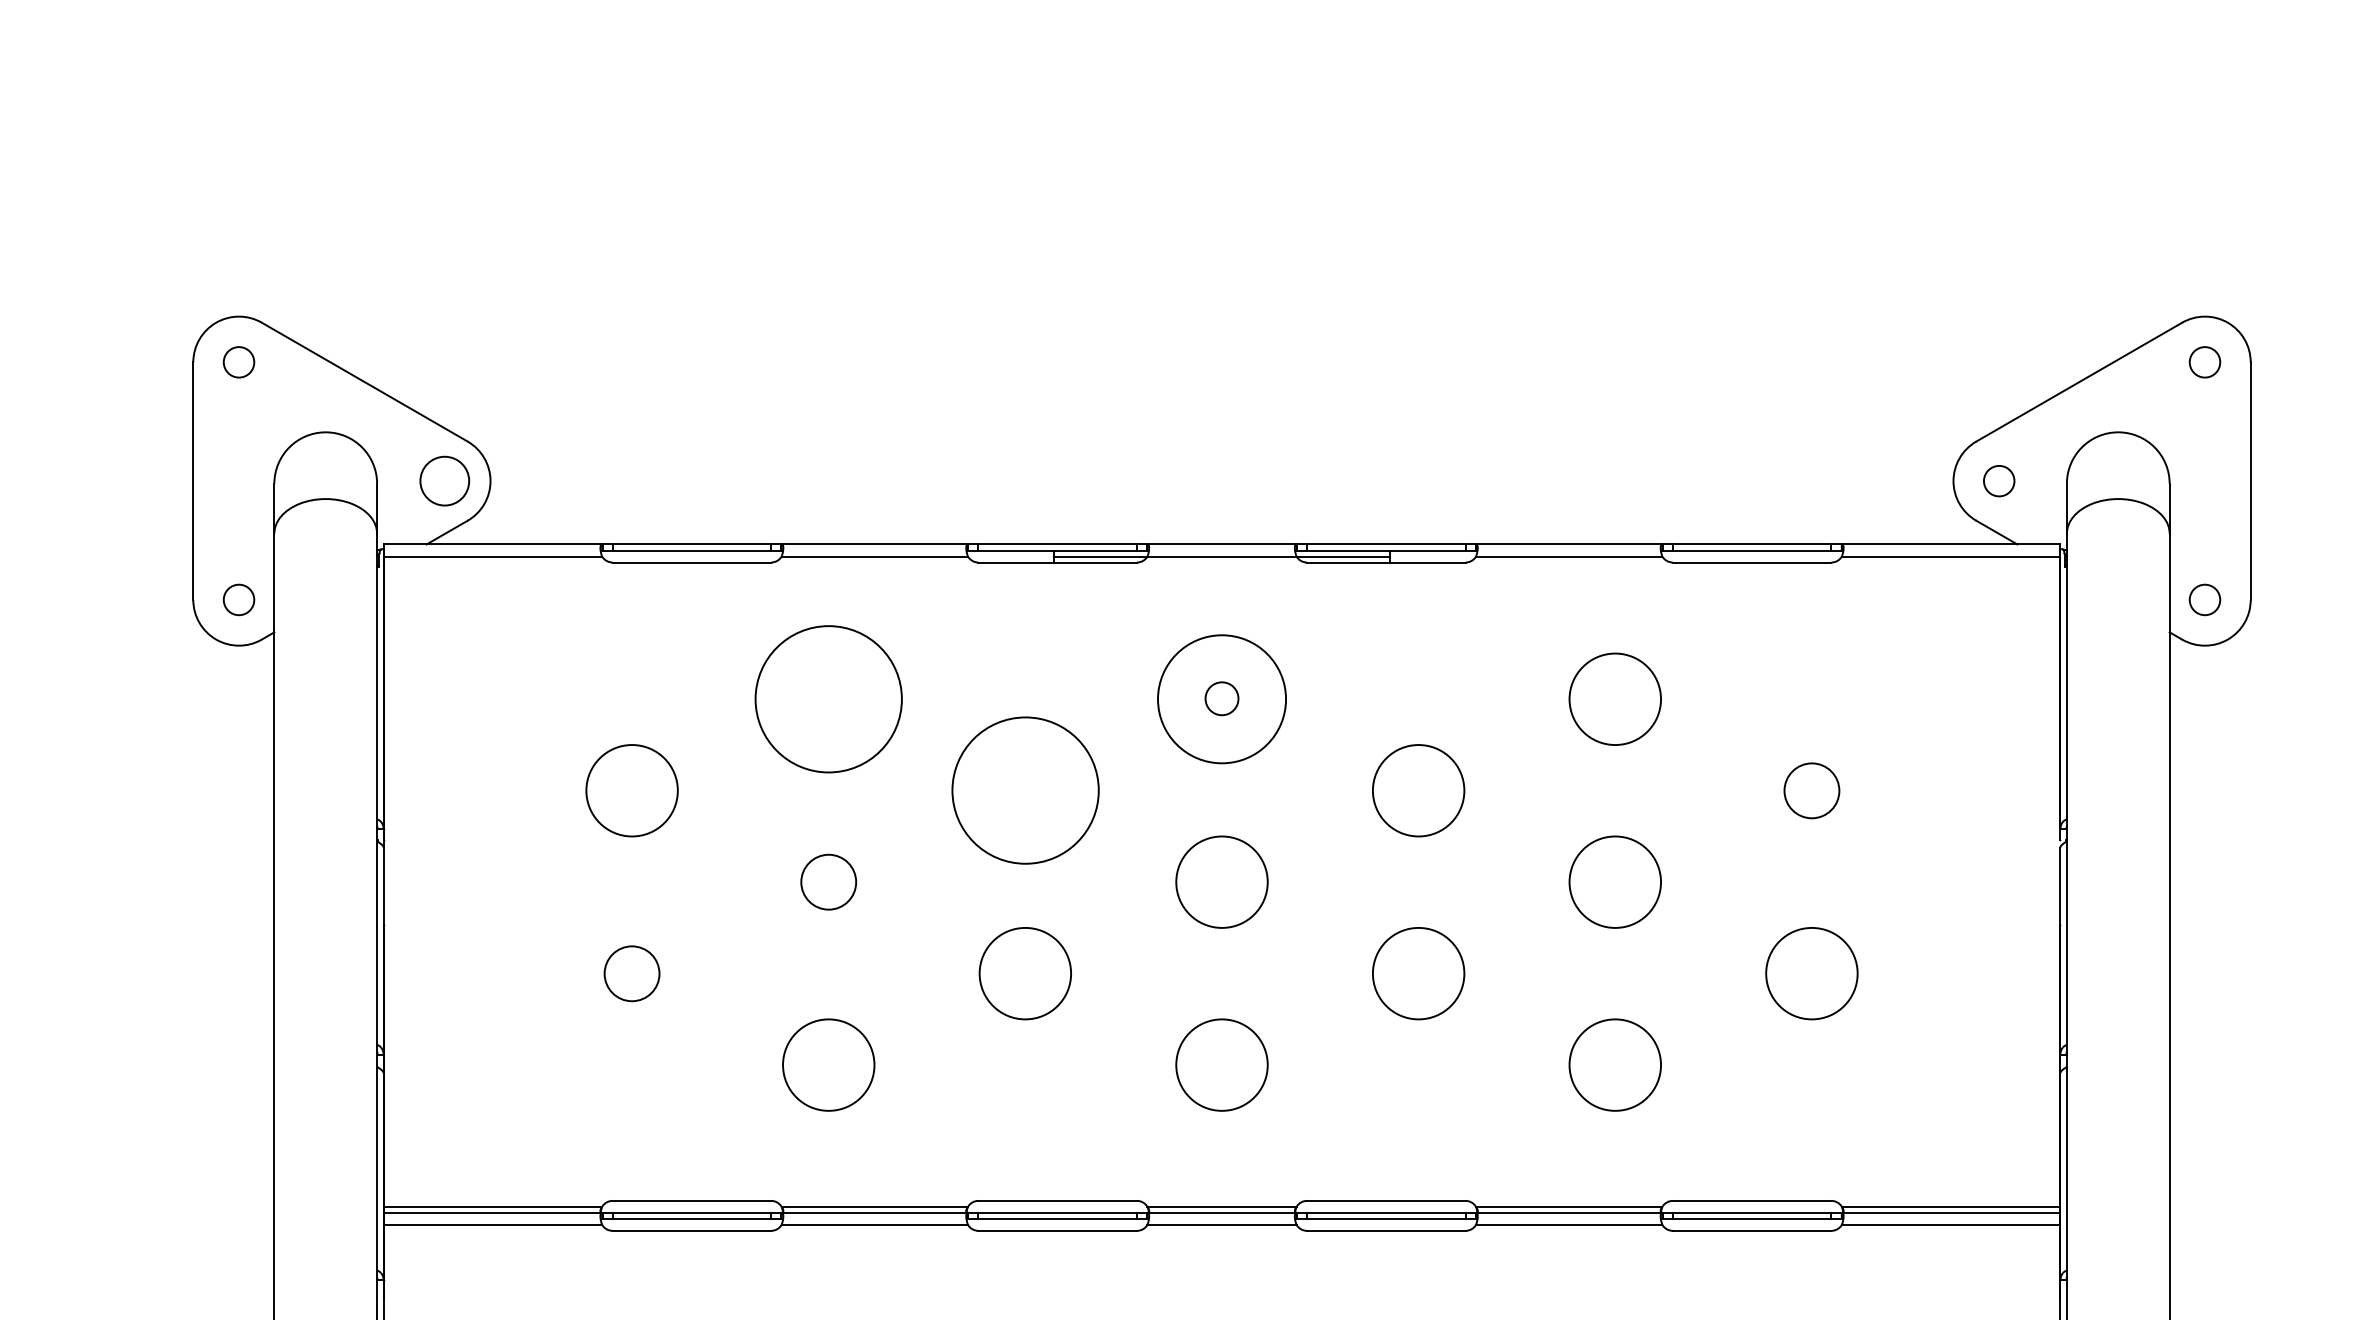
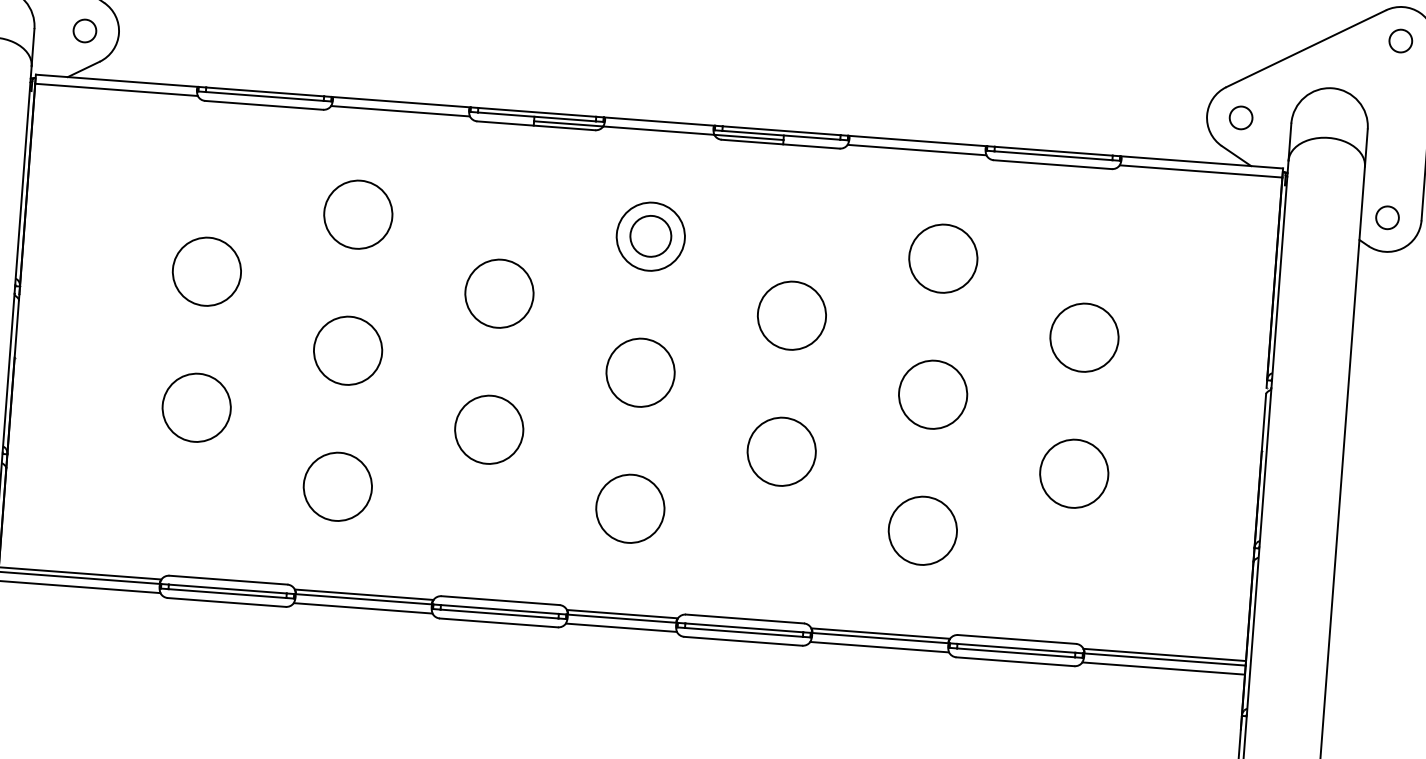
circle: (444, 480) -> (84, 30), size x0.62
circle: (1221, 698) -> (650, 236), size x1.67
circle: (828, 699) -> (358, 214), size x0.62
circle: (1221, 699) -> (650, 236), size x0.71
circle: (1024, 790) -> (498, 293), size x0.62
circle: (1811, 790) -> (1084, 337), size x1.67
circle: (828, 881) -> (347, 350), size x1.67
circle: (631, 973) -> (196, 407), size x1.67

